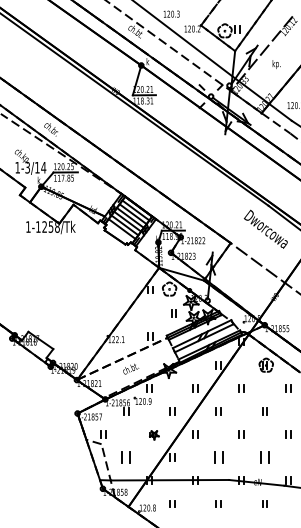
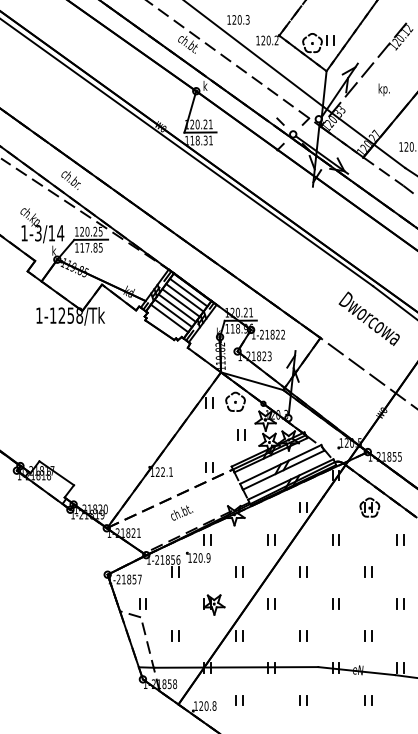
part: (154, 435) -> (214, 605), size x1.67
part: (126, 457) -> (175, 635), size x0.62
part: (218, 457) -> (303, 635), size x0.62
part: (264, 457) -> (367, 635), size x0.62

